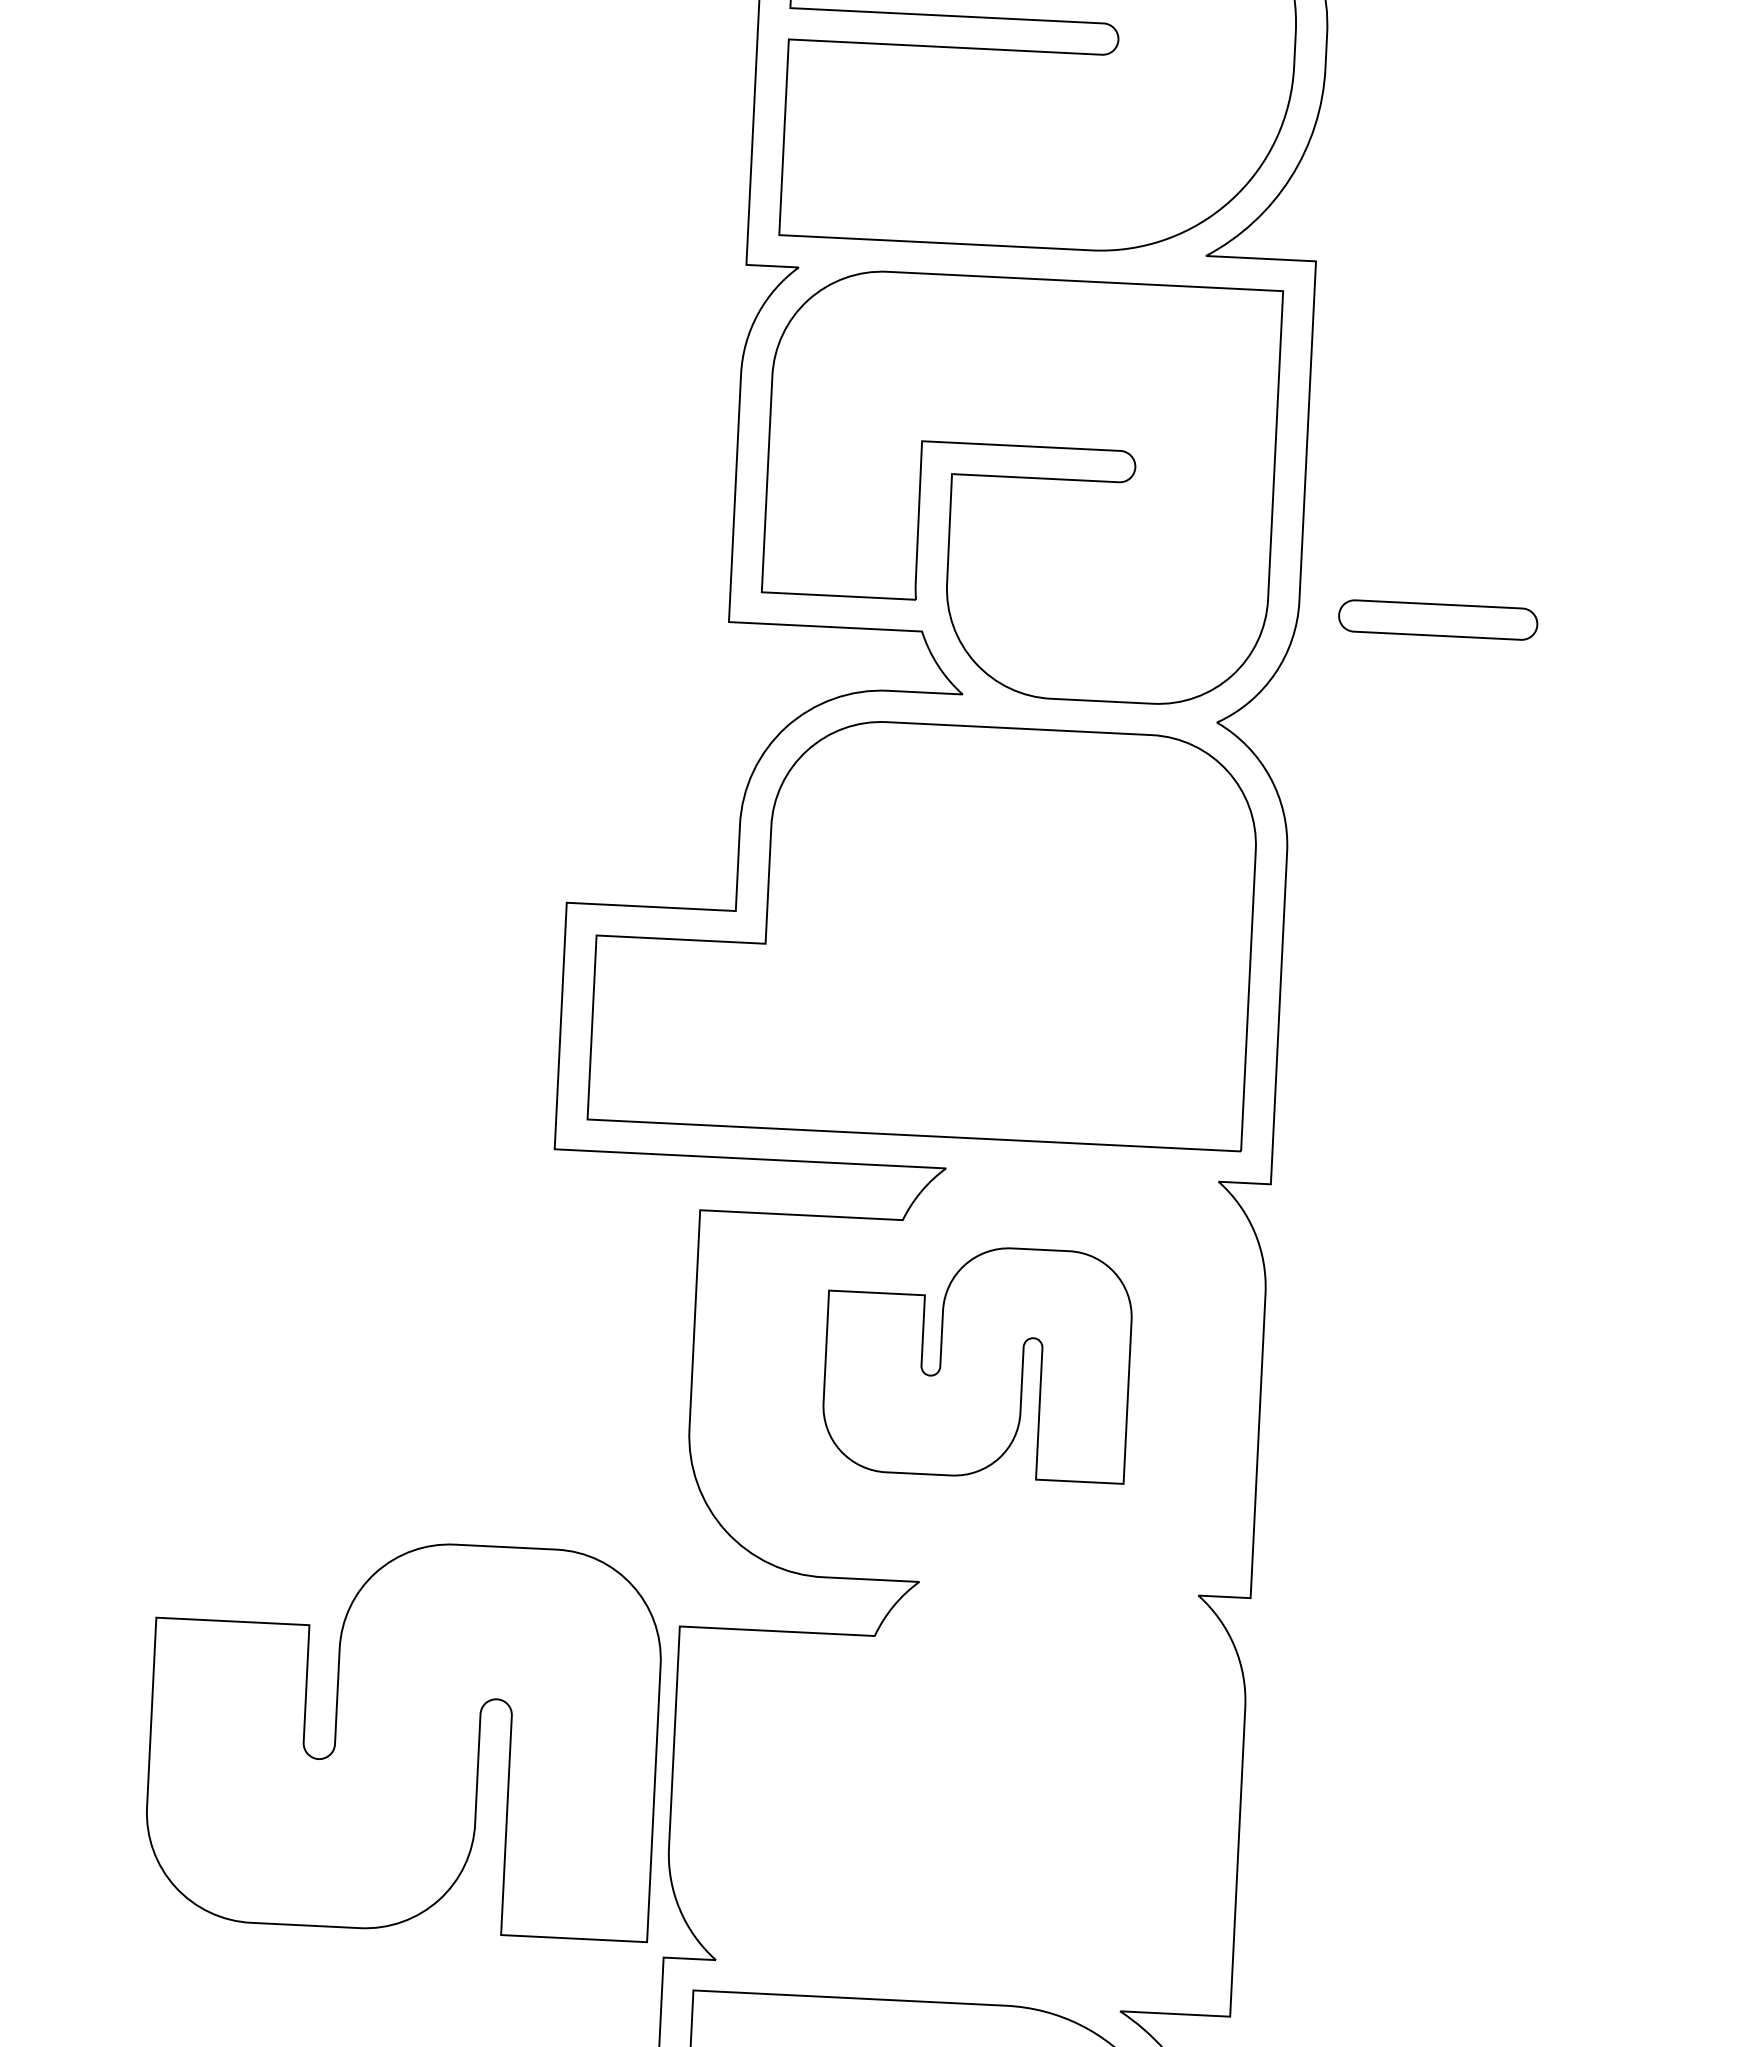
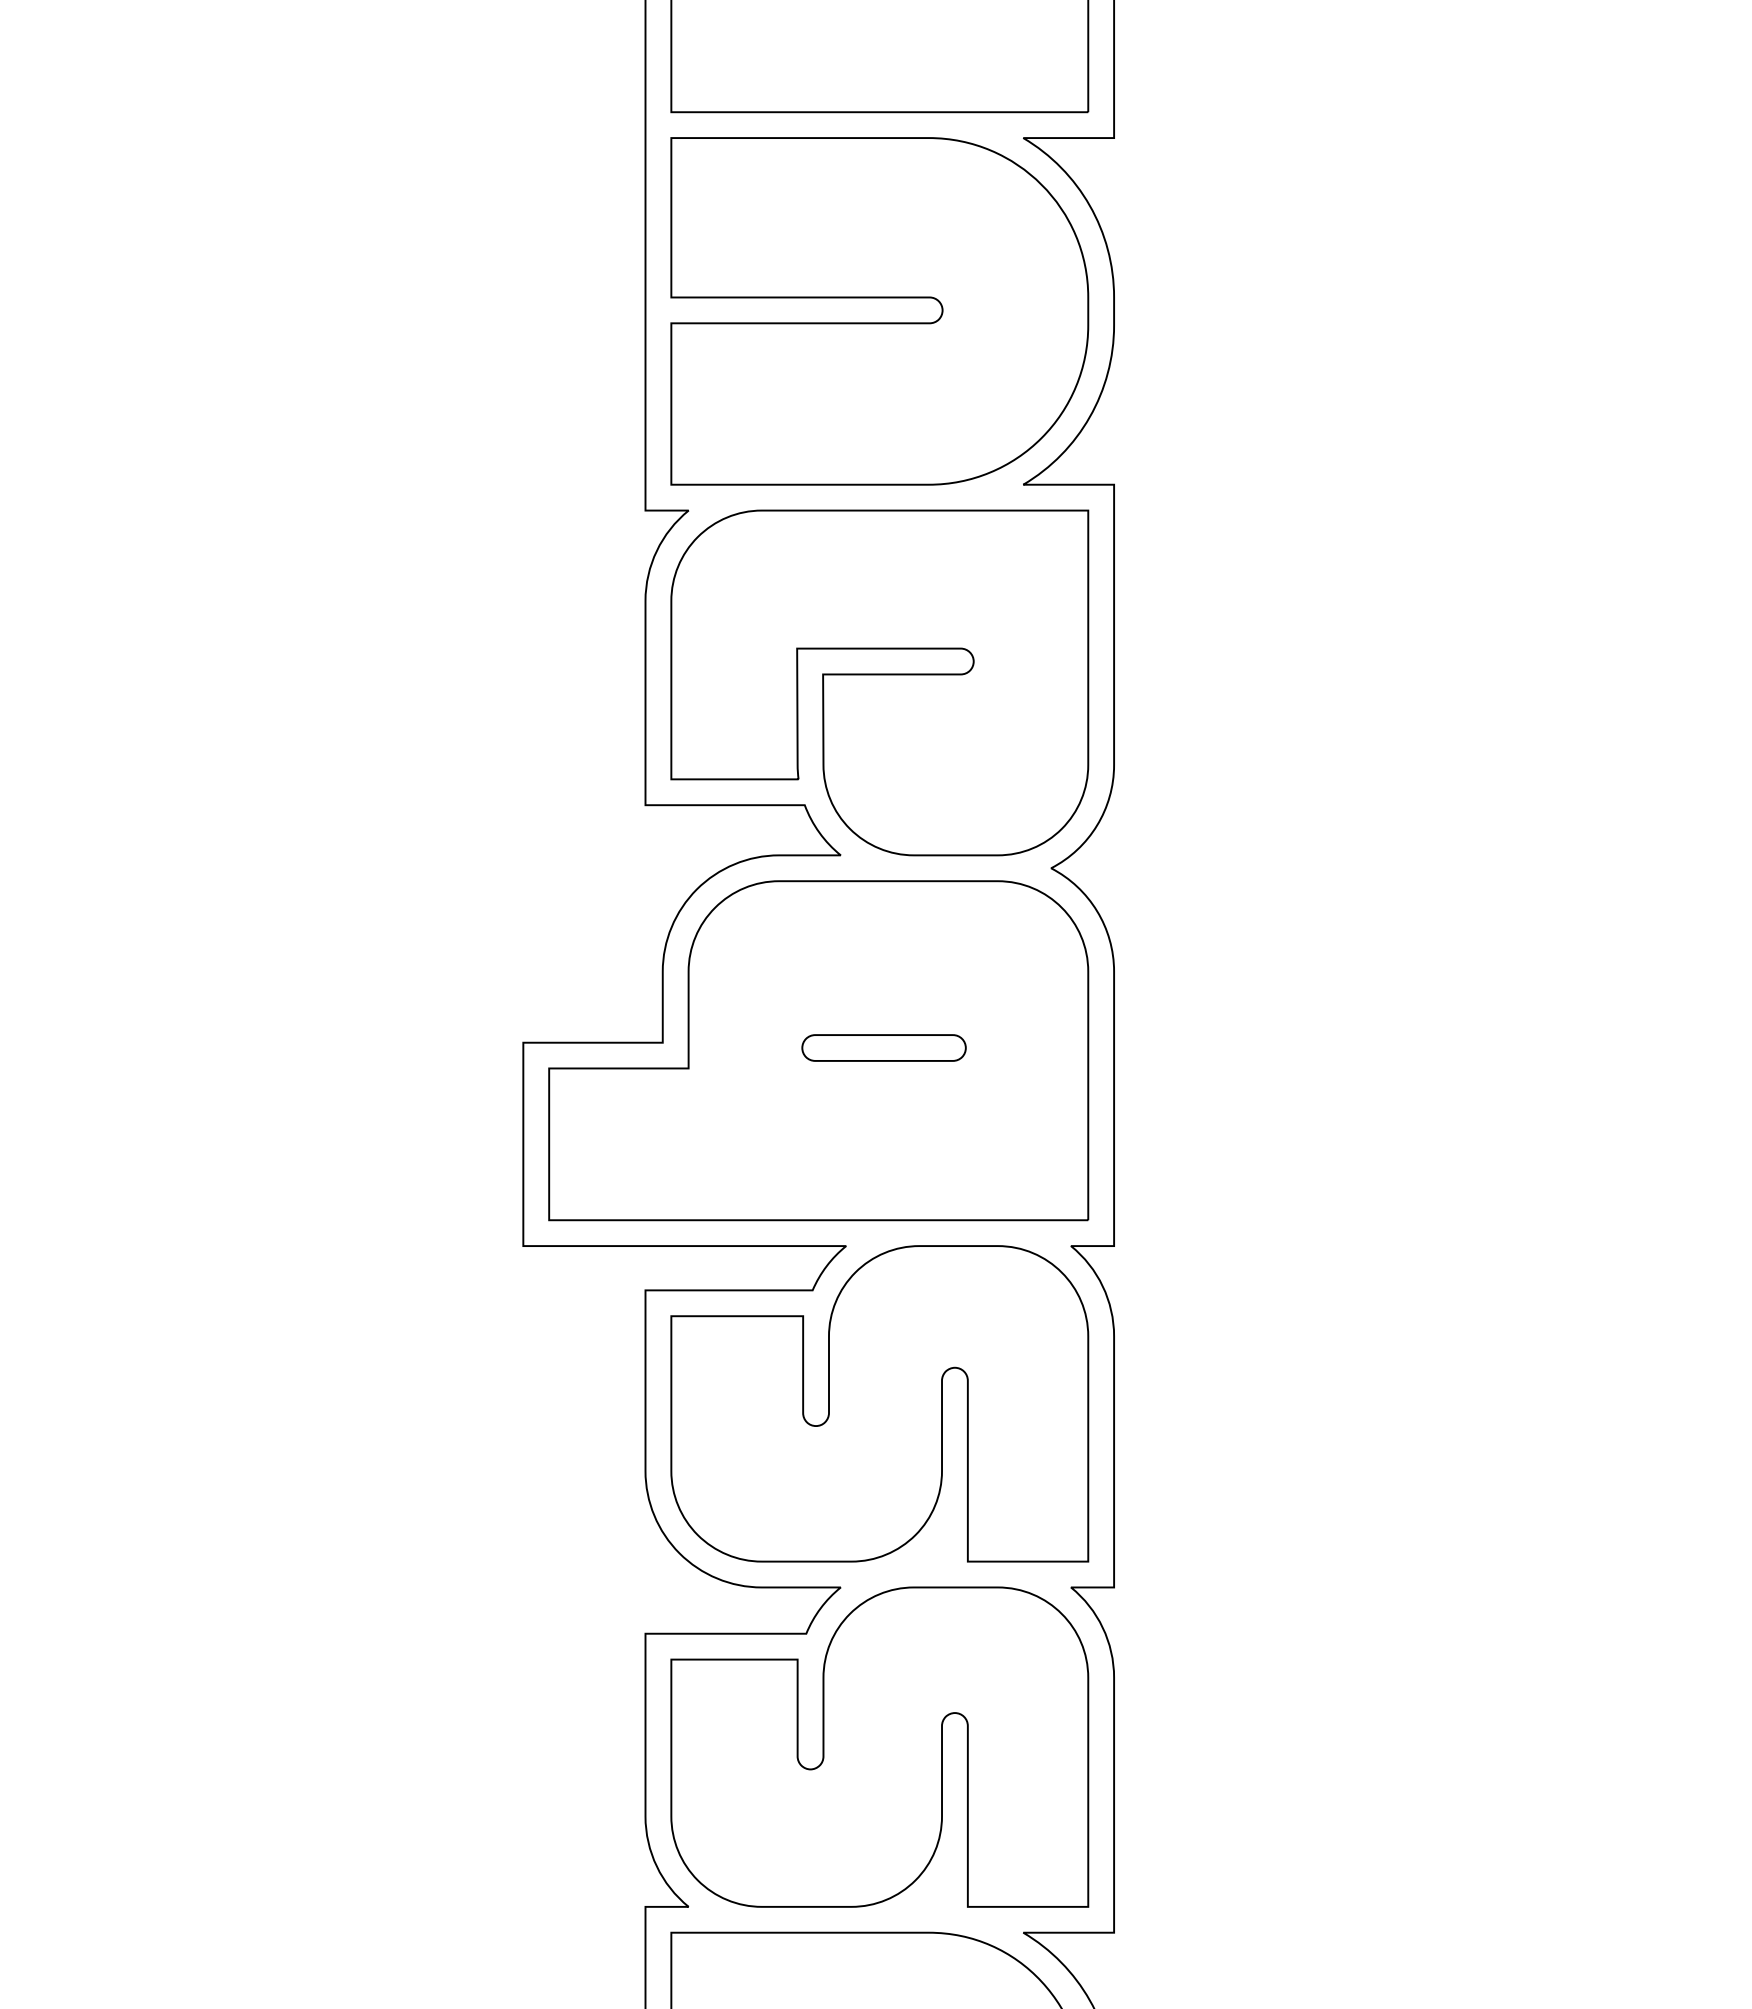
part: (1437, 619) -> (883, 1047), moved
part: (977, 1361) -> (879, 1403), size x1.67
part: (403, 1735) -> (879, 1746), moved

